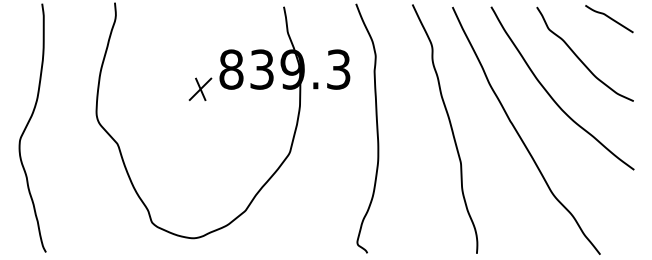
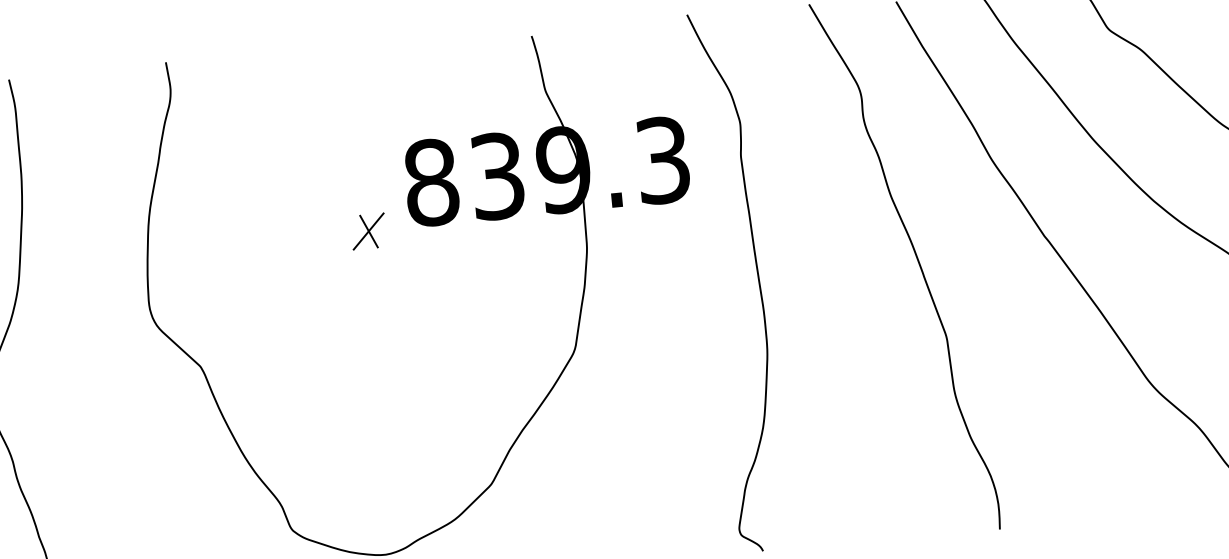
part: (200, 88) -> (368, 229), size x0.71

